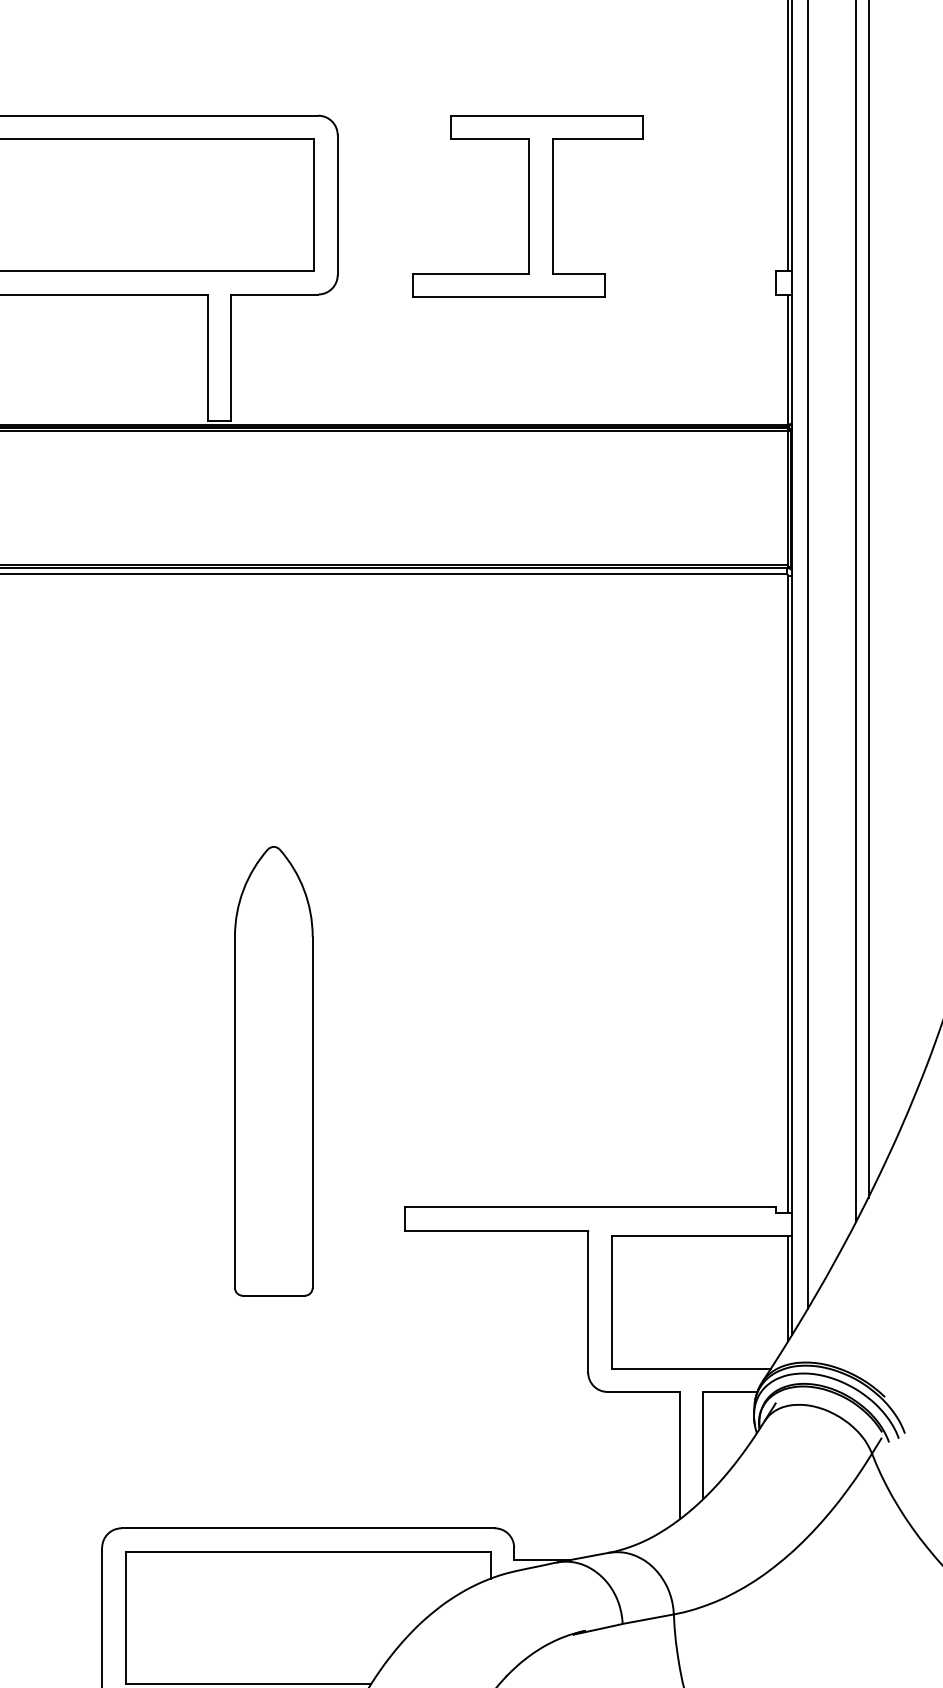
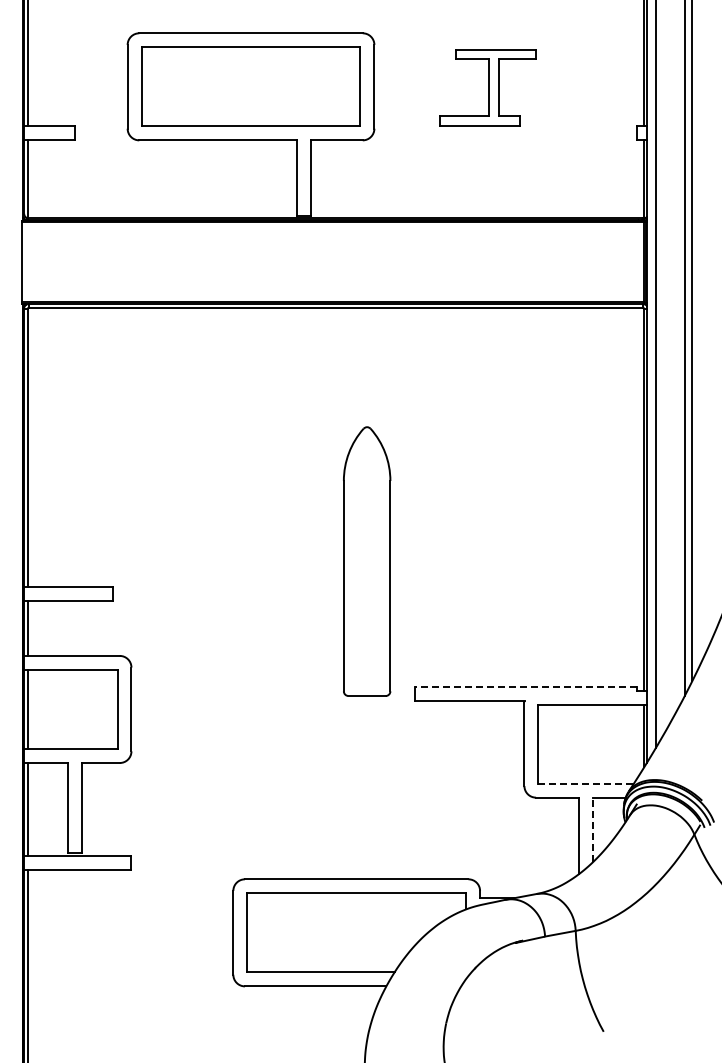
part: (526, 206) -> (487, 87), size x0.7
part: (274, 1071) -> (367, 561), moved
line: (590, 1208) -> (525, 687), solid -> dashed
line: (691, 1368) -> (586, 783), solid -> dashed
line: (703, 1445) -> (593, 829), solid -> dashed

